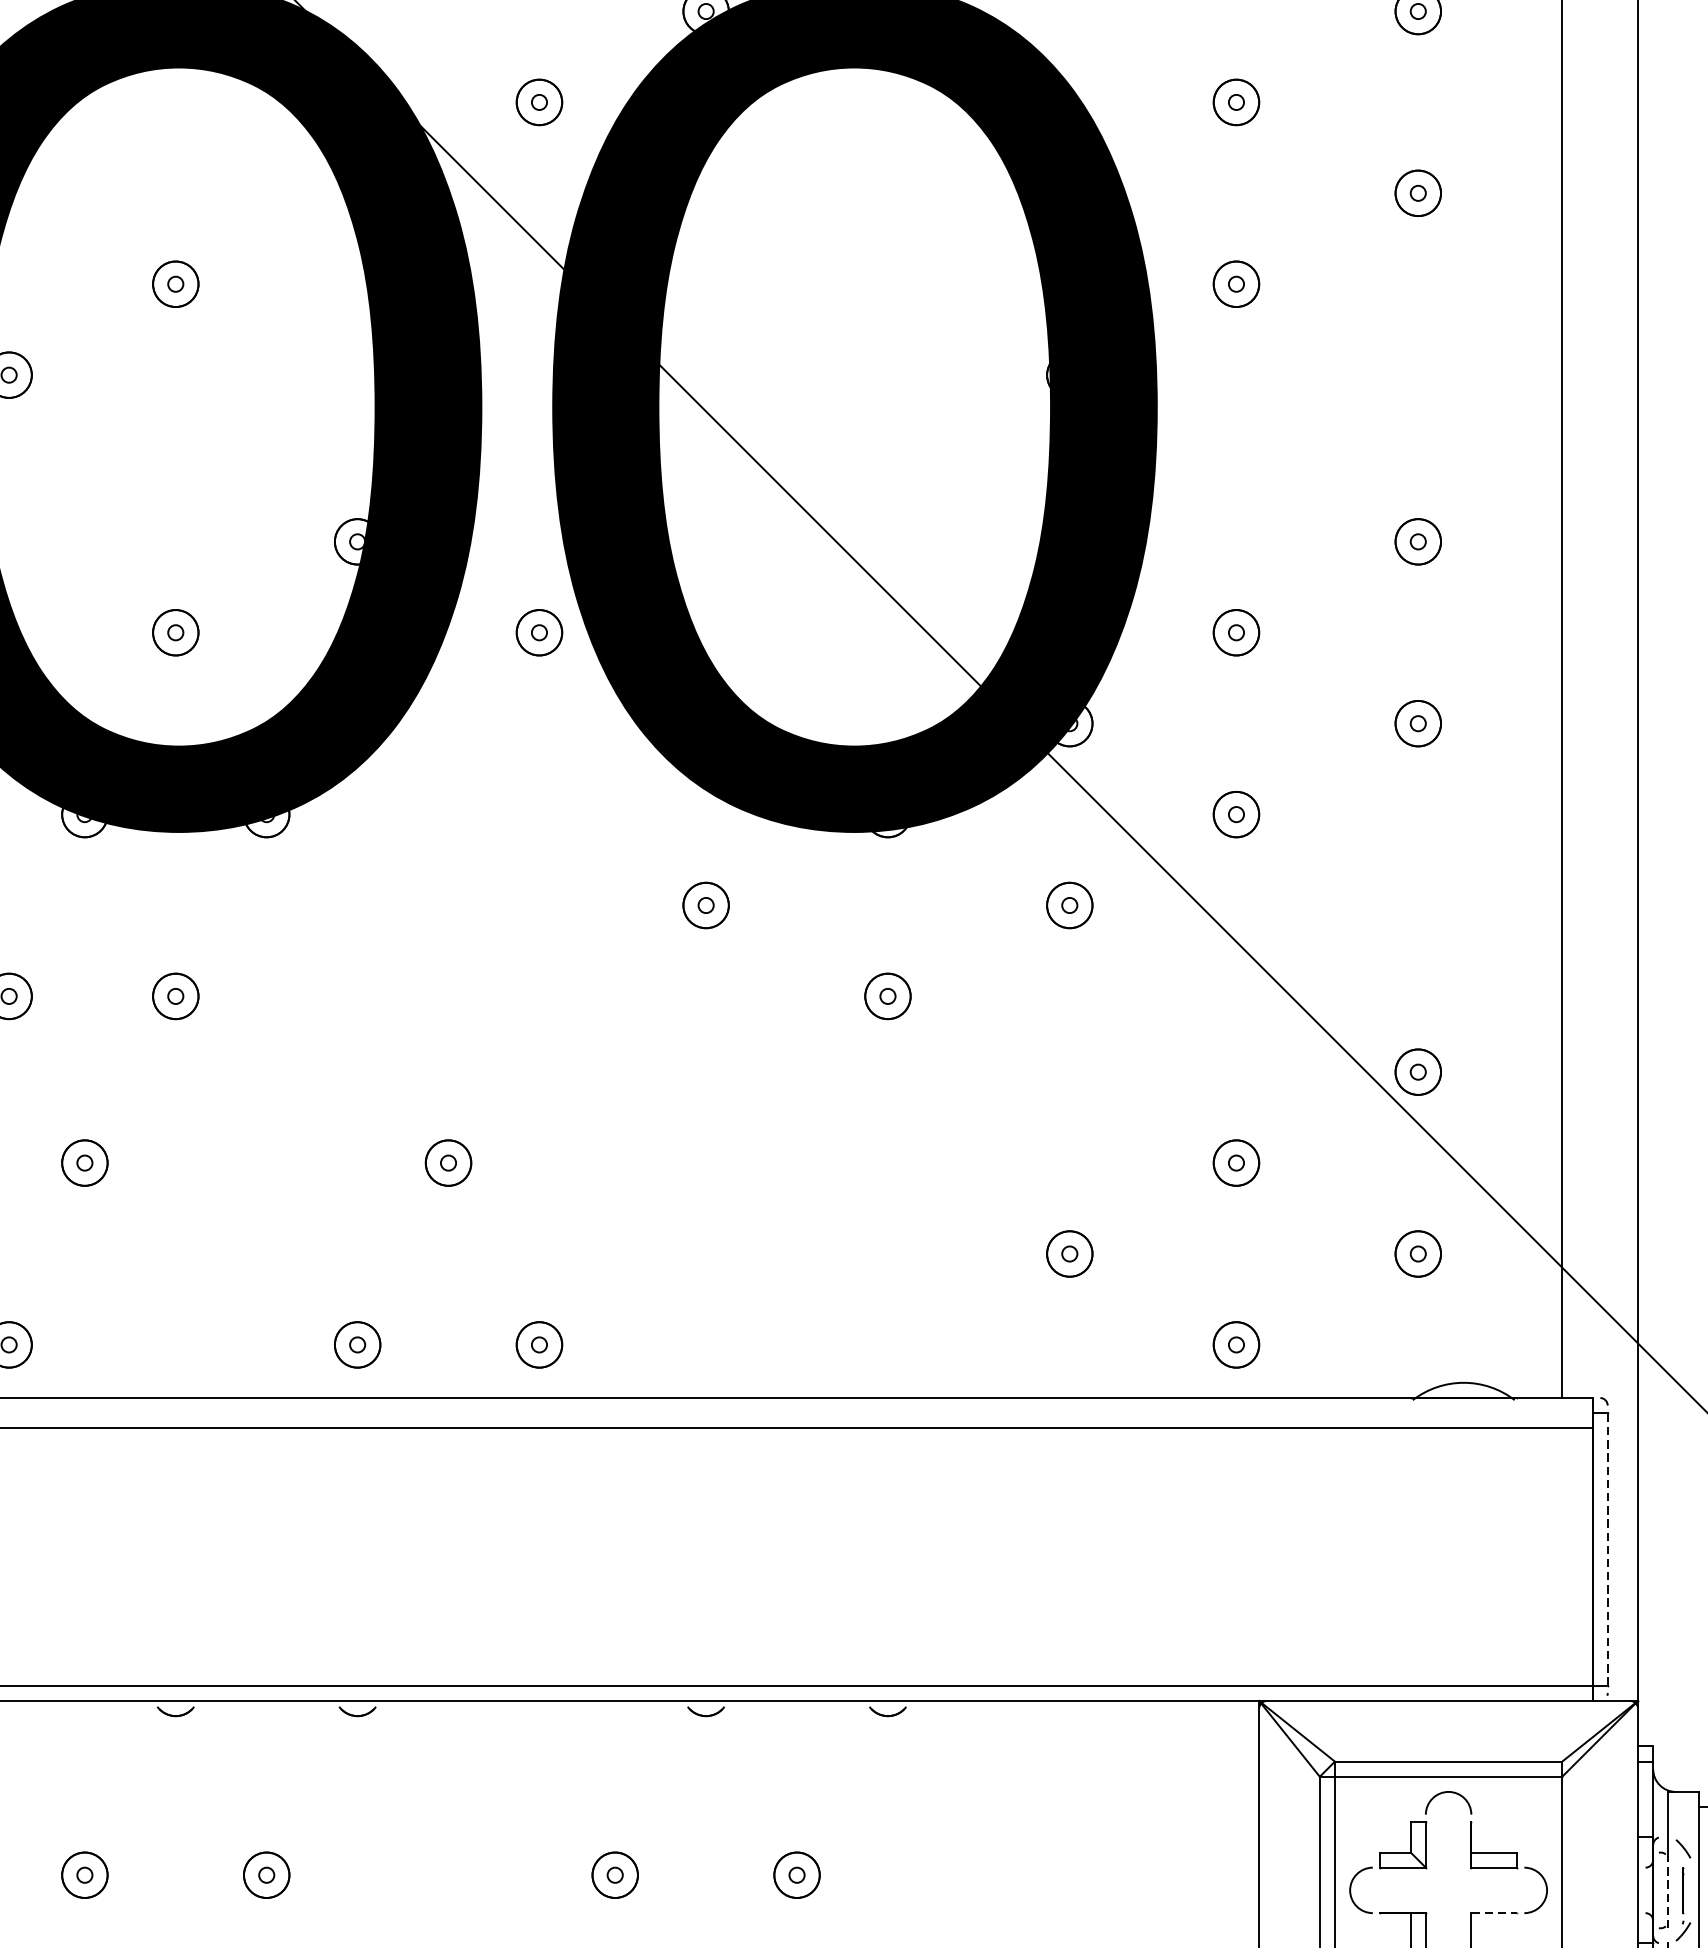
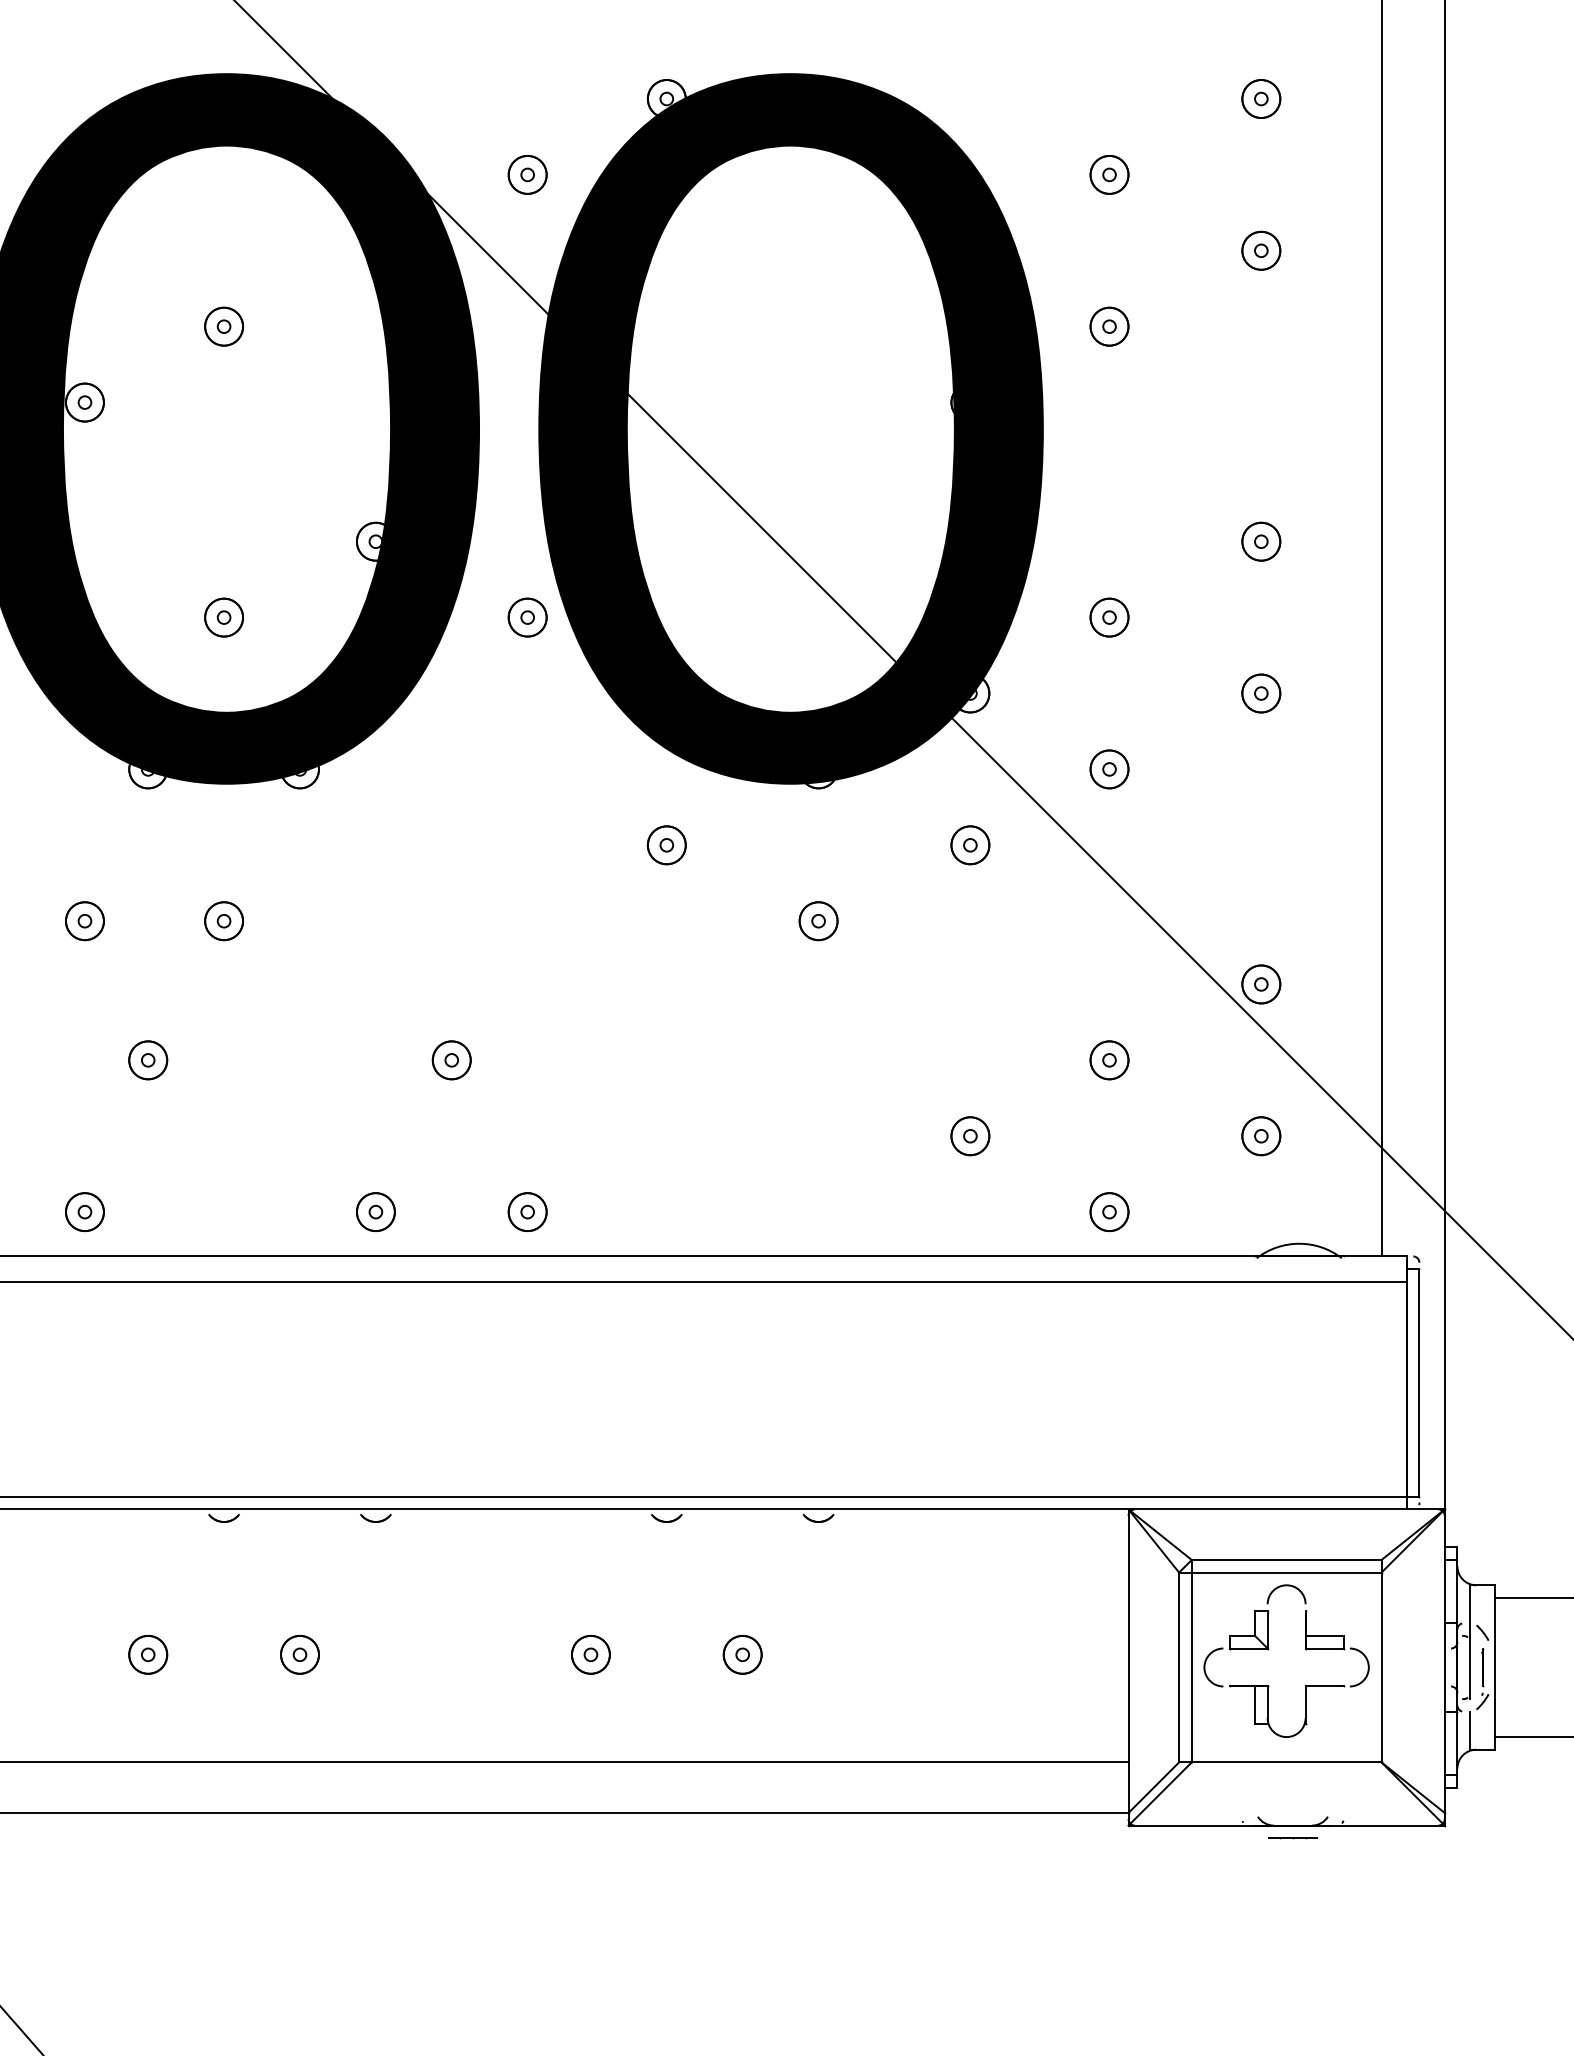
line: (1607, 1549) -> (1419, 1382), dashed -> solid
line: (1668, 1890) -> (1470, 1667), dashed -> solid
line: (1493, 1913) -> (1324, 1686), dashed -> solid

